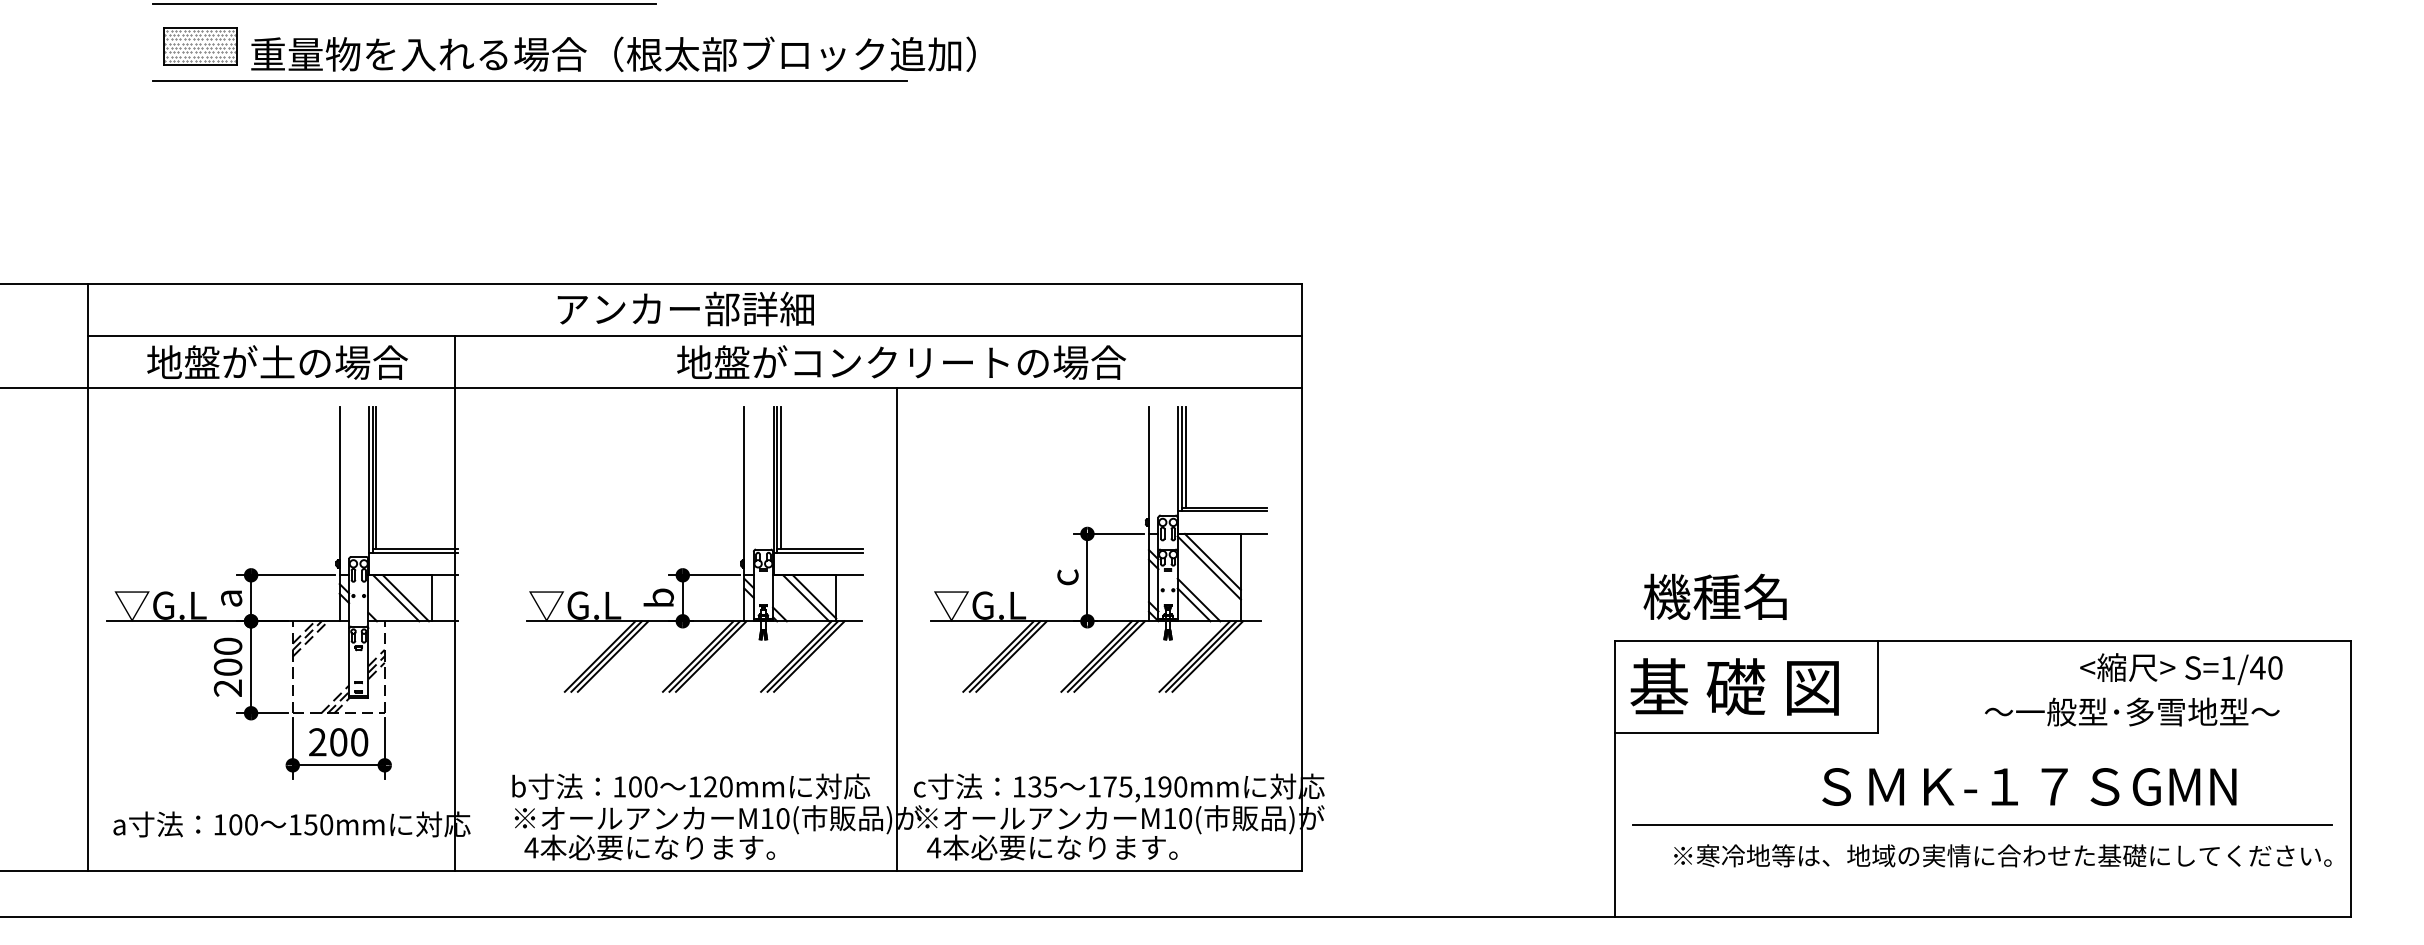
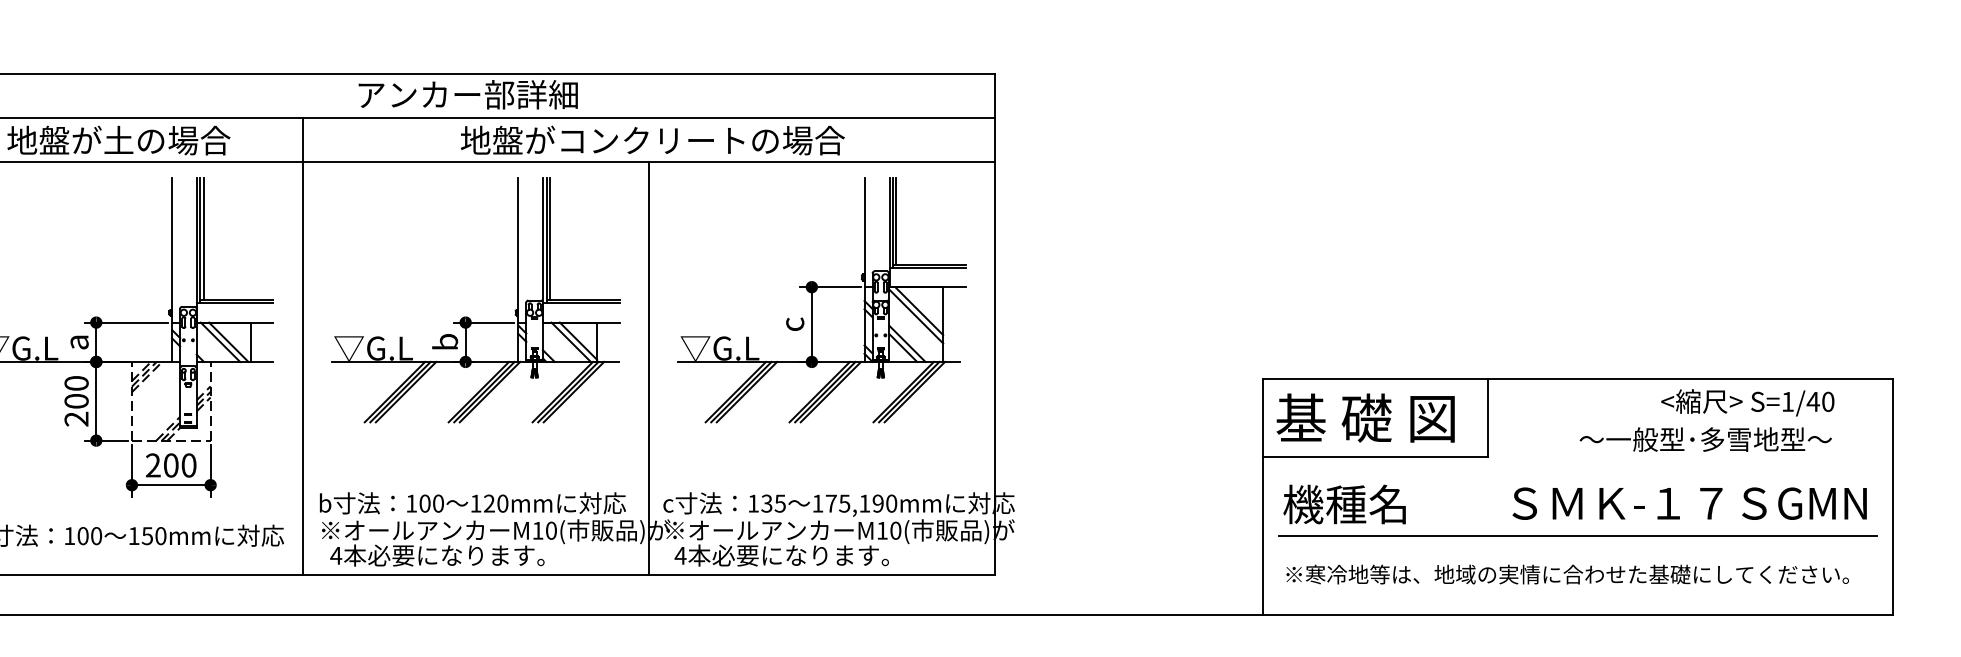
text: (1714, 596) -> (1344, 504), moved
line: (455, 603) -> (302, 346), moved
text: (2029, 786) -> (1689, 503), moved
text: (2002, 855) -> (1567, 574), moved

